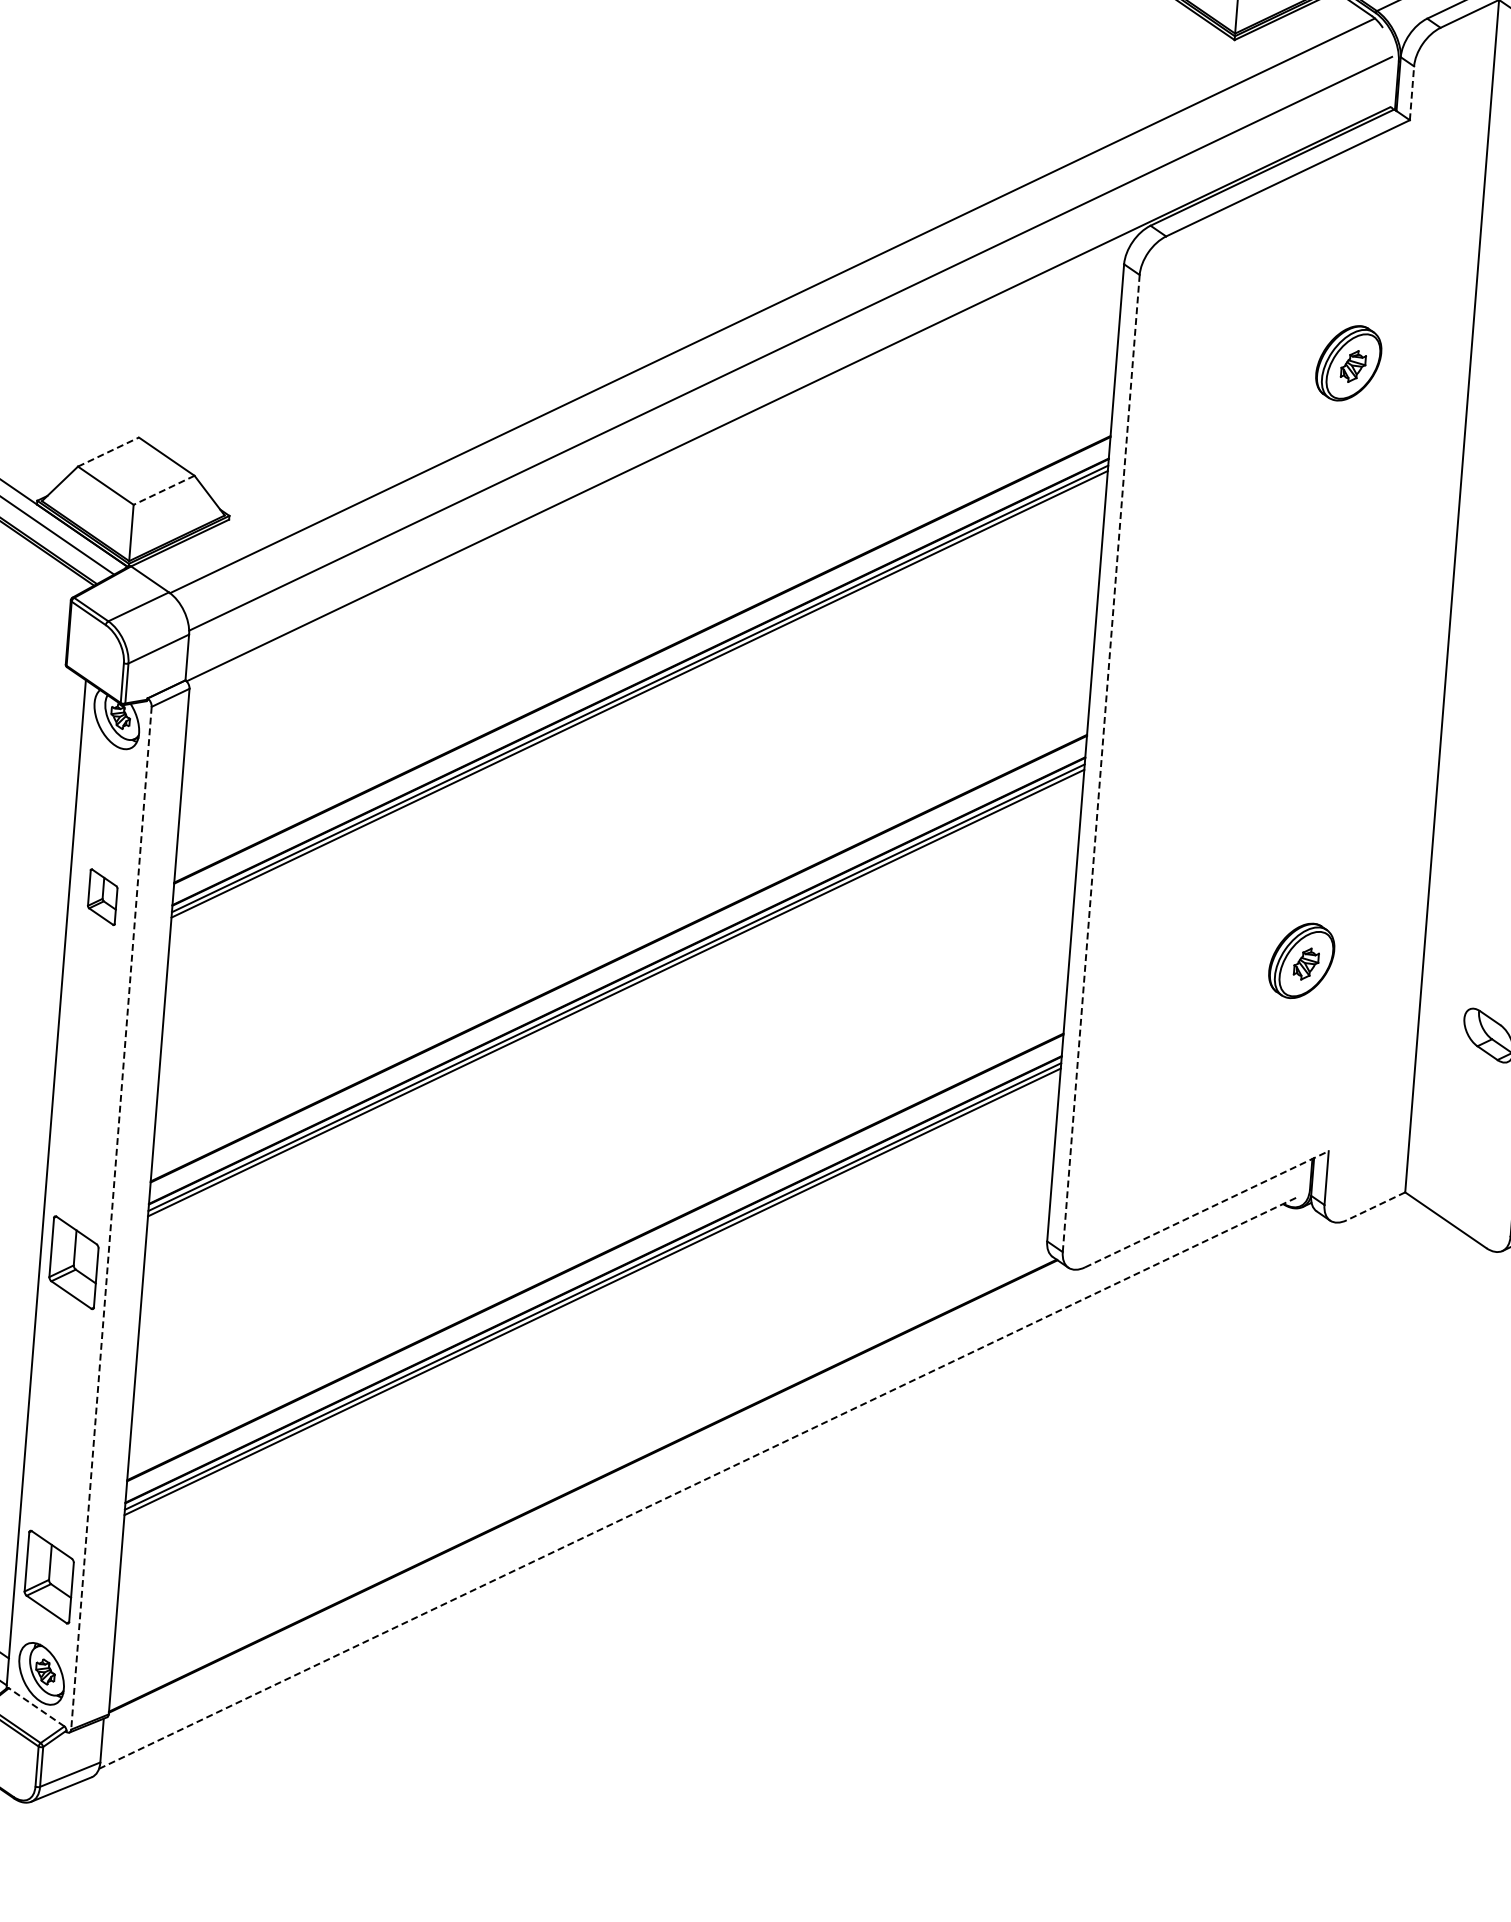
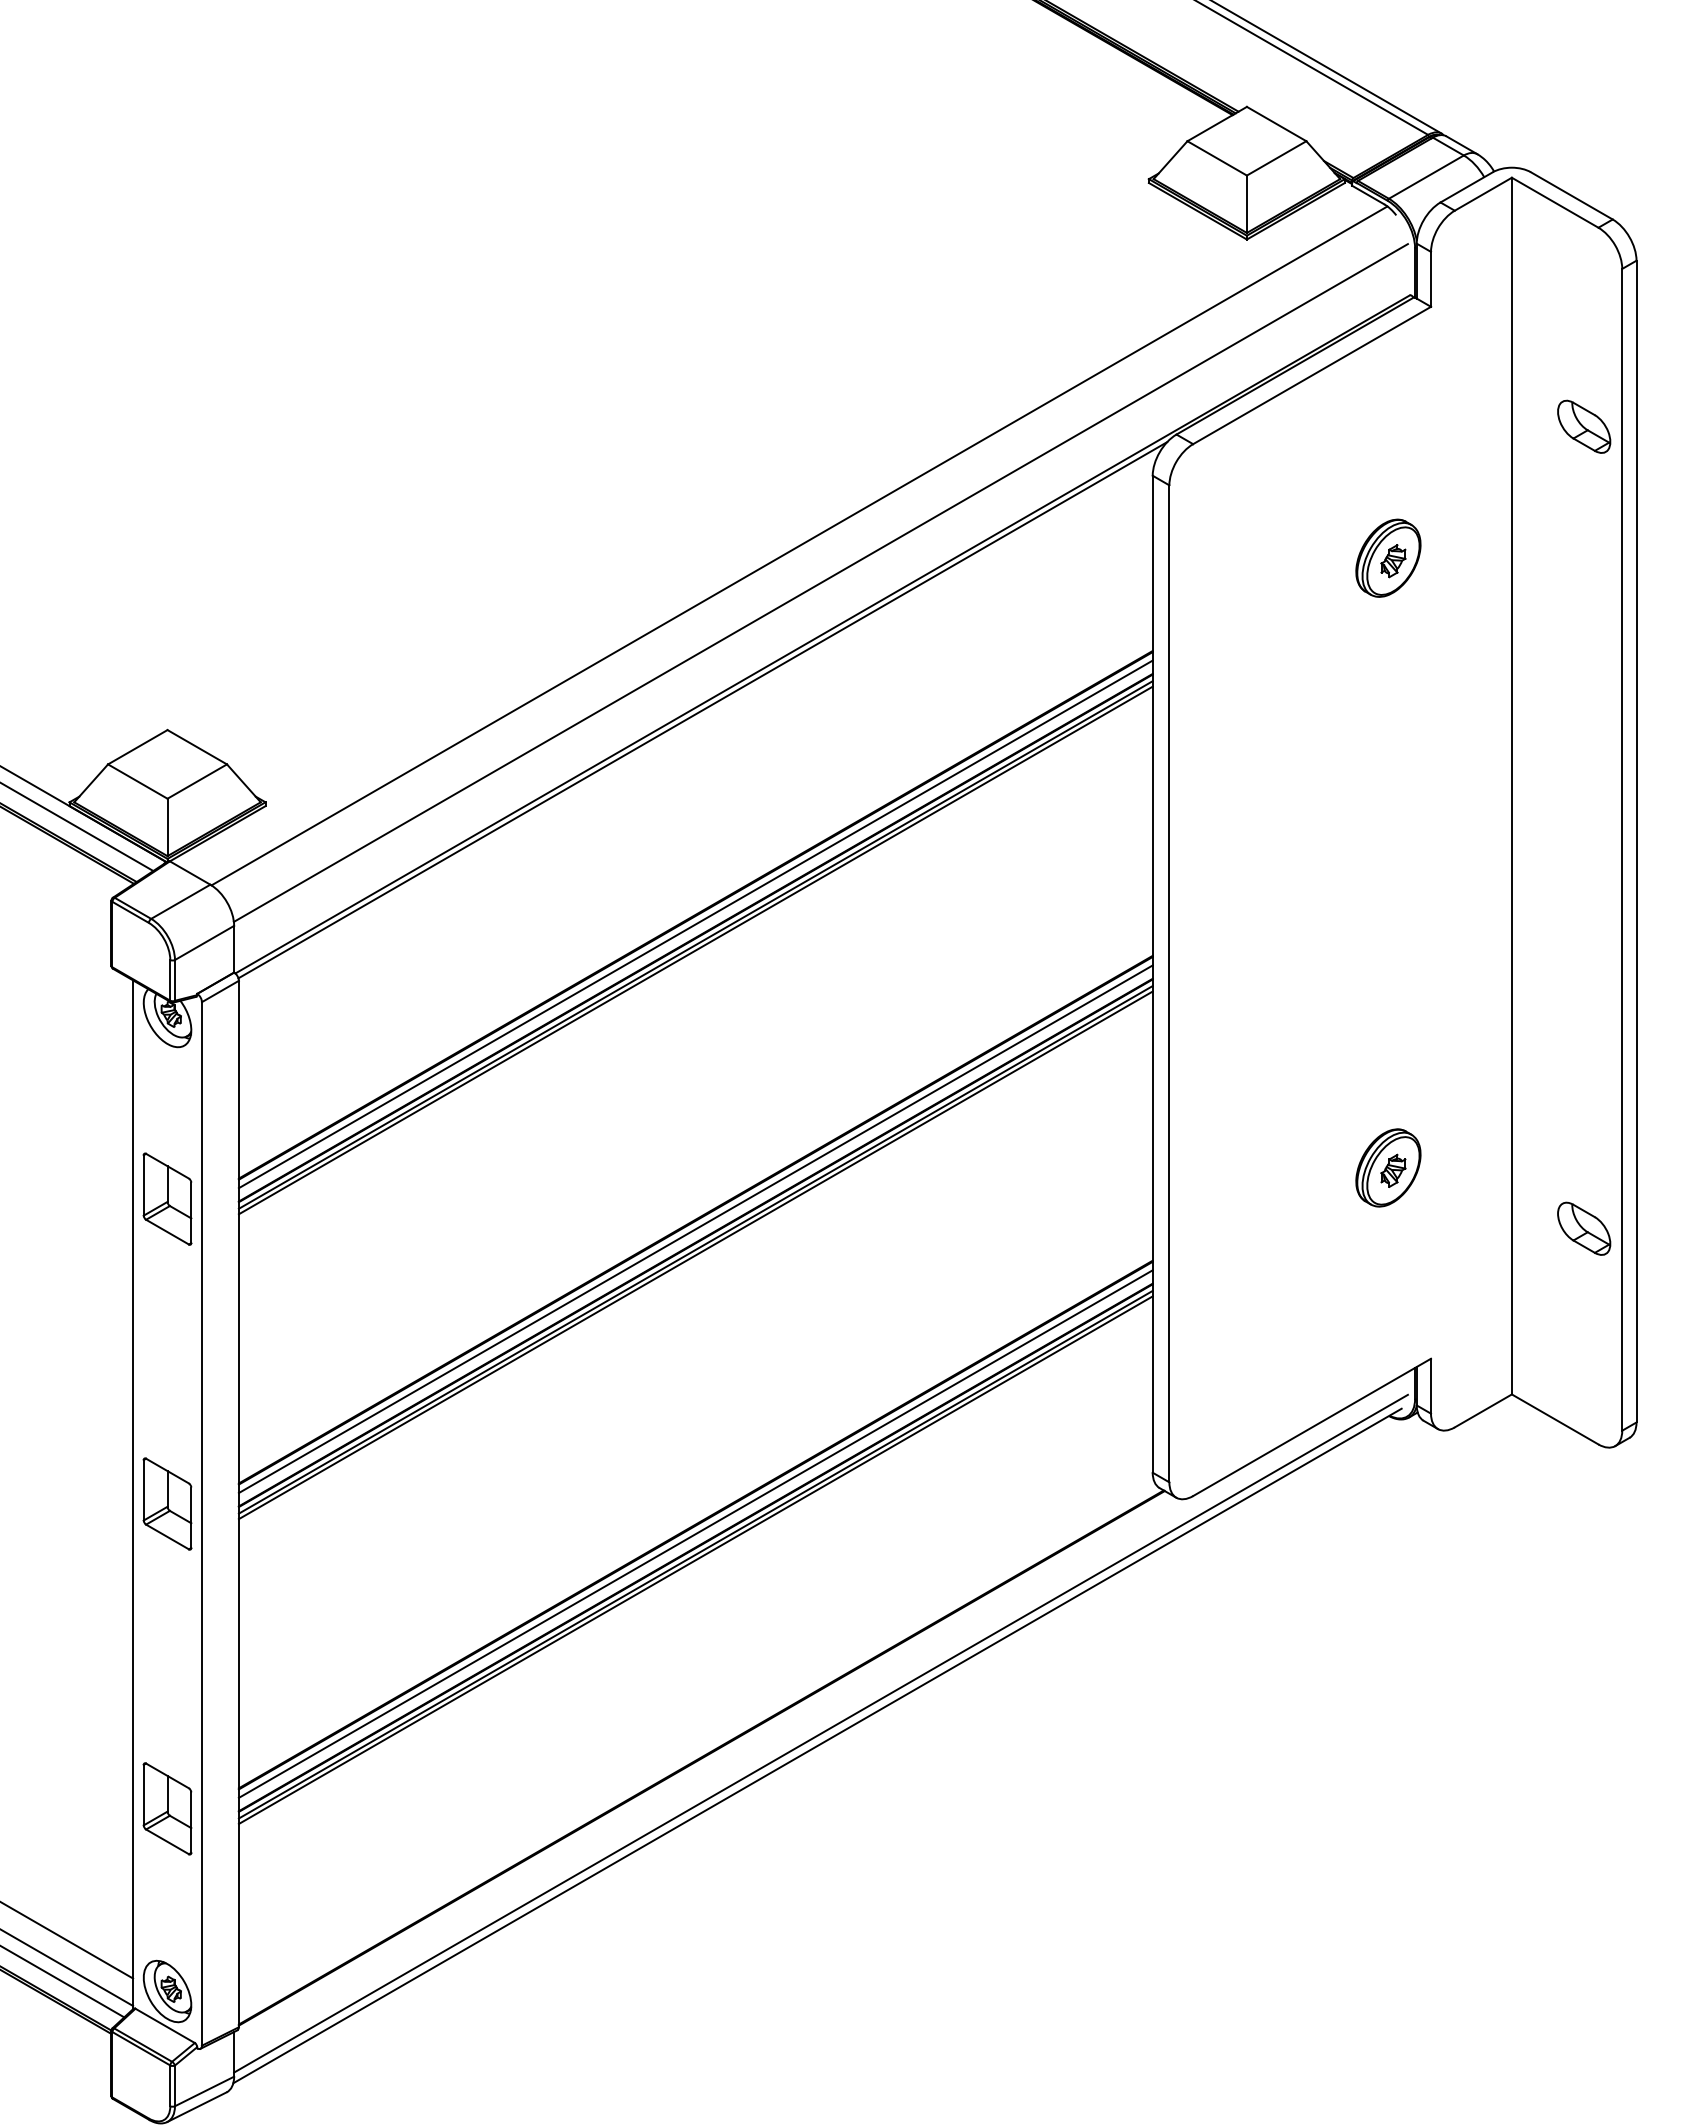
line: (1412, 92) -> (1431, 278), dashed -> solid
line: (109, 451) -> (138, 746), dashed -> solid
line: (664, 459) -> (702, 710), added
line: (163, 490) -> (196, 781), dashed -> solid
line: (641, 668) -> (695, 924), added
line: (1101, 764) -> (1169, 984), dashed -> solid
part: (102, 896) -> (167, 1198), size x1.67
line: (617, 967) -> (695, 1229), added
line: (1376, 1205) -> (1483, 1410), dashed -> solid
line: (1207, 1209) -> (1312, 1427), dashed -> solid
line: (111, 1217) -> (201, 1523), dashed -> solid
part: (73, 1262) -> (167, 1503), moved
line: (594, 1265) -> (695, 1533), added
line: (701, 1471) -> (820, 1733), added
line: (697, 1482) -> (817, 1745), dashed -> solid
part: (49, 1576) -> (167, 1808), moved
line: (36, 1706) -> (164, 2025), dashed -> solid

